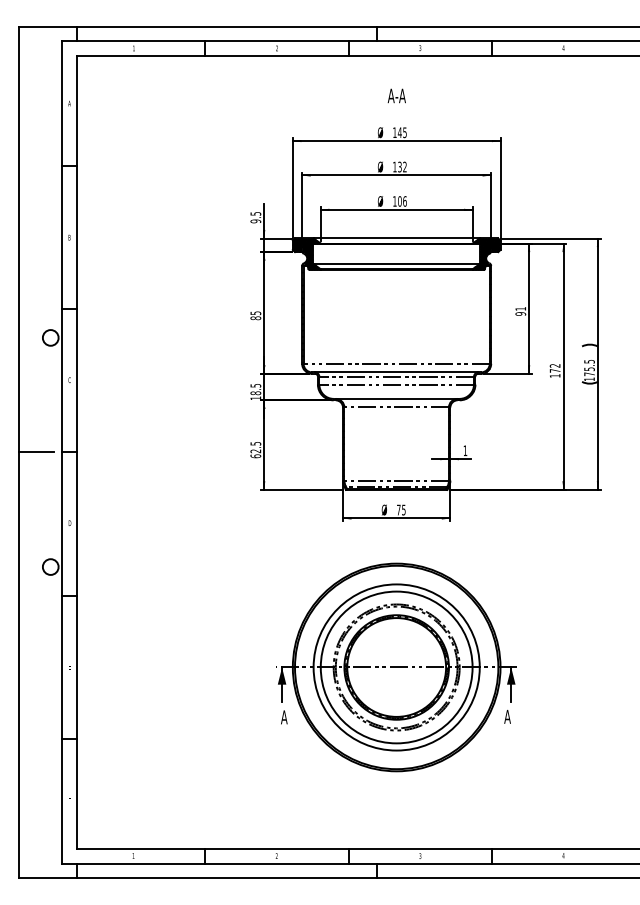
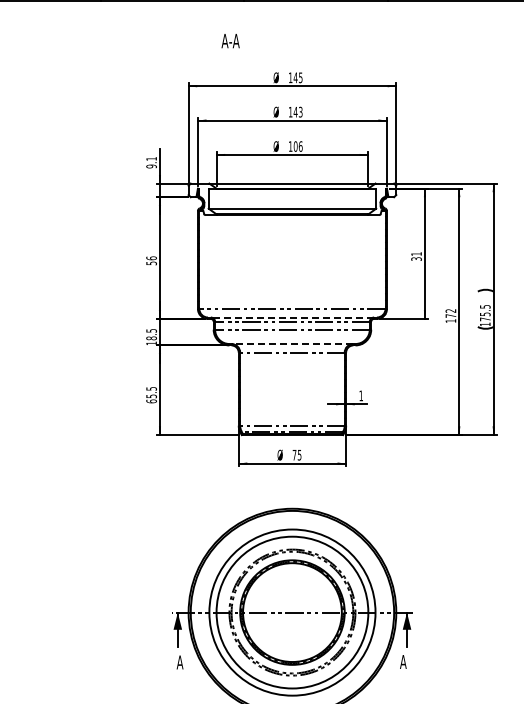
text: (396, 95) -> (230, 40), moved
text: (401, 166) -> (297, 111), 132 -> 143
text: (255, 213) -> (151, 158), 9.5 -> 9.1
hatch: (306, 254) -> (202, 199), removed
hatch: (486, 254) -> (382, 199), removed
text: (520, 313) -> (416, 258), 91 -> 31
text: (255, 315) -> (151, 260), 85 -> 56
line: (396, 372) -> (292, 317), solid -> dashed
line: (396, 398) -> (292, 343), solid -> dashed
text: (255, 451) -> (151, 396), 62.5 -> 65.5

